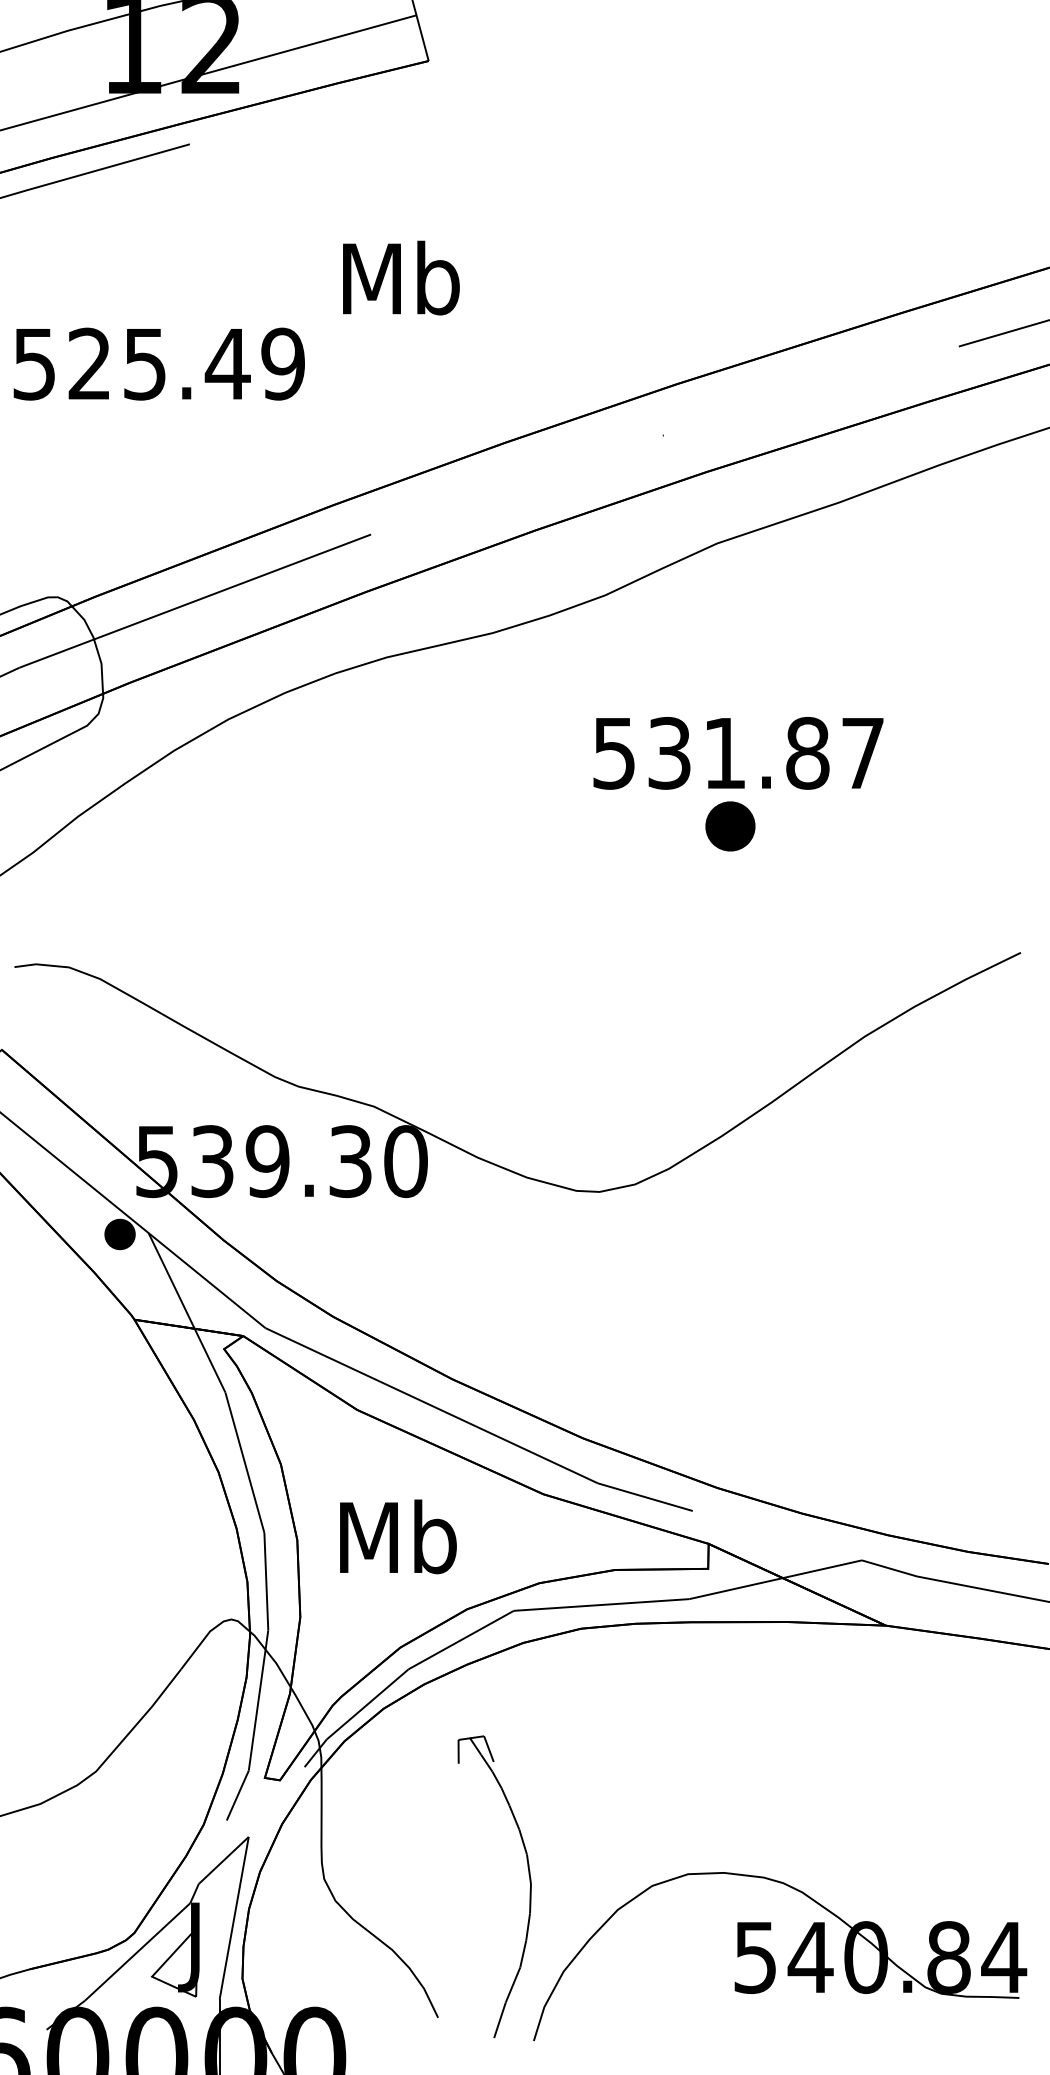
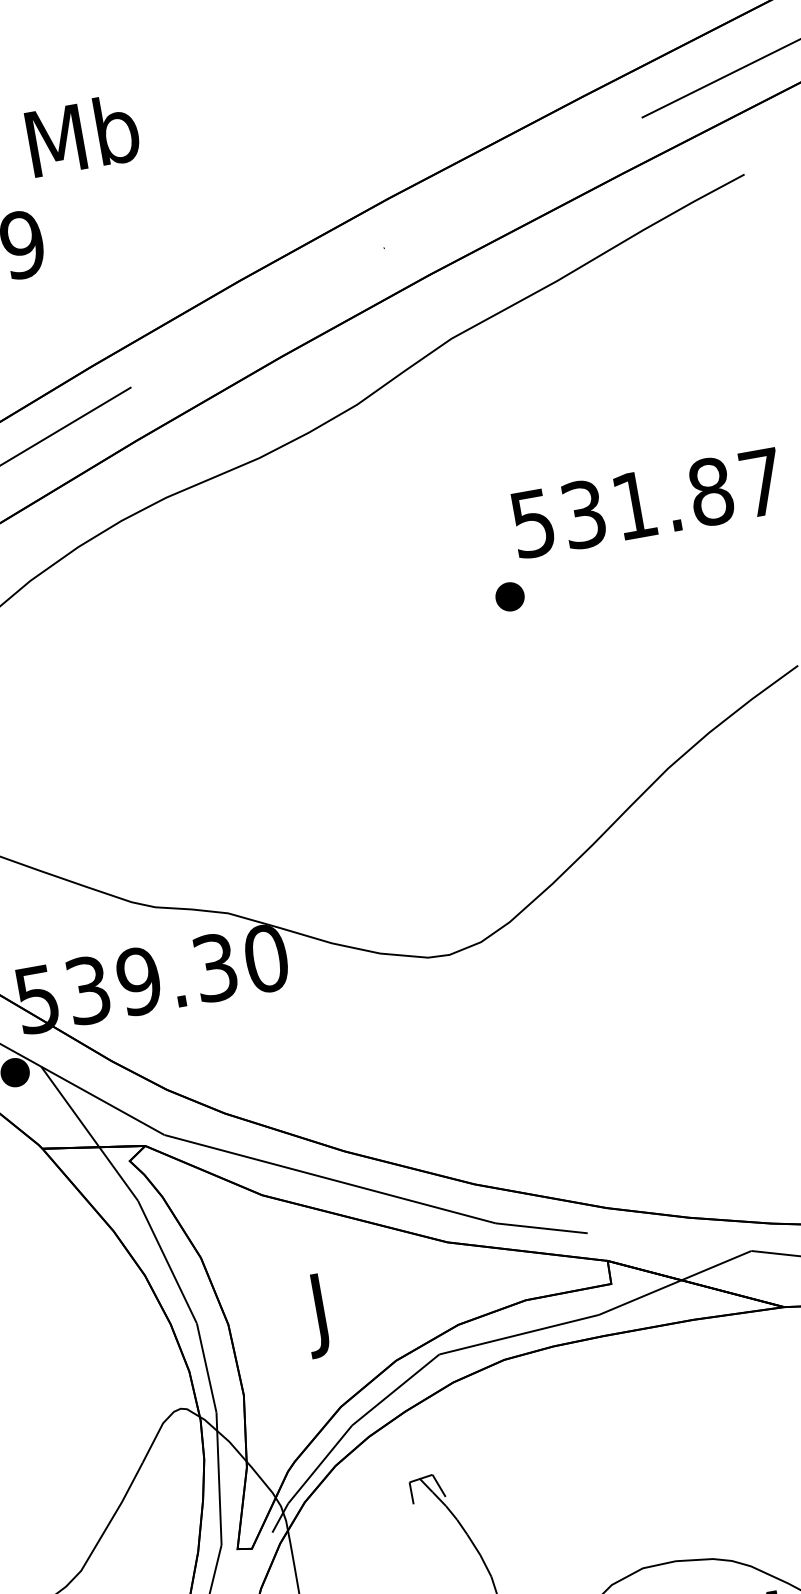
text: (401, 277) -> (83, 134), moved
text: (738, 753) -> (647, 503), moved
part: (730, 825) -> (509, 596), size x0.62
text: (398, 1545) -> (322, 1313), Mb -> J

